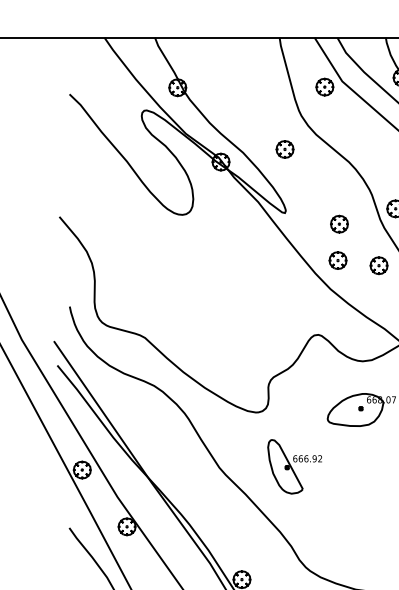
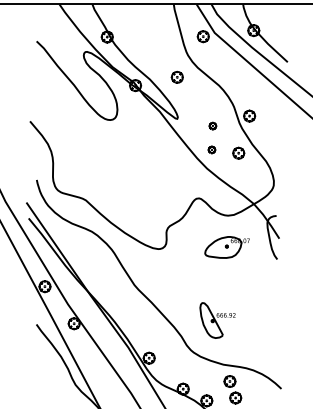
part: (338, 223) -> (212, 125), size x0.6
part: (337, 259) -> (211, 149), size x0.6
part: (294, 466) -> (217, 320), moved

